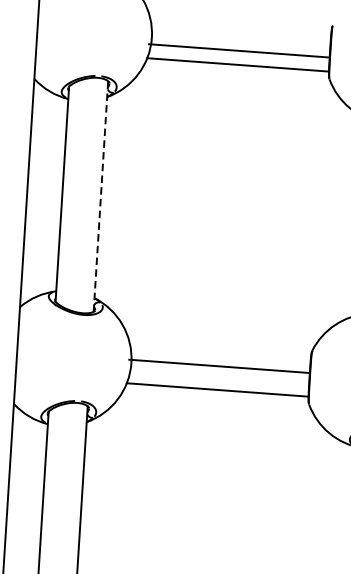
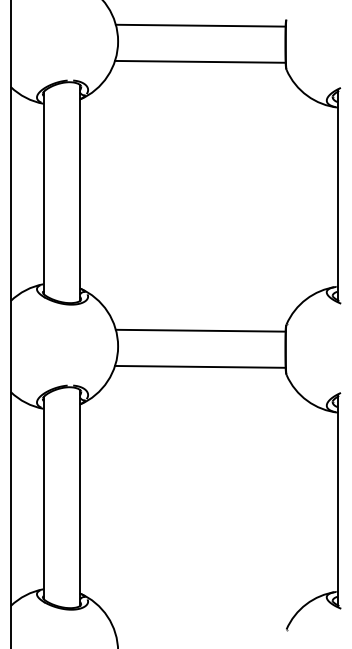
line: (239, 50) -> (200, 25), moved
line: (100, 196) -> (79, 192), dashed -> solid
line: (219, 366) -> (200, 330), moved

